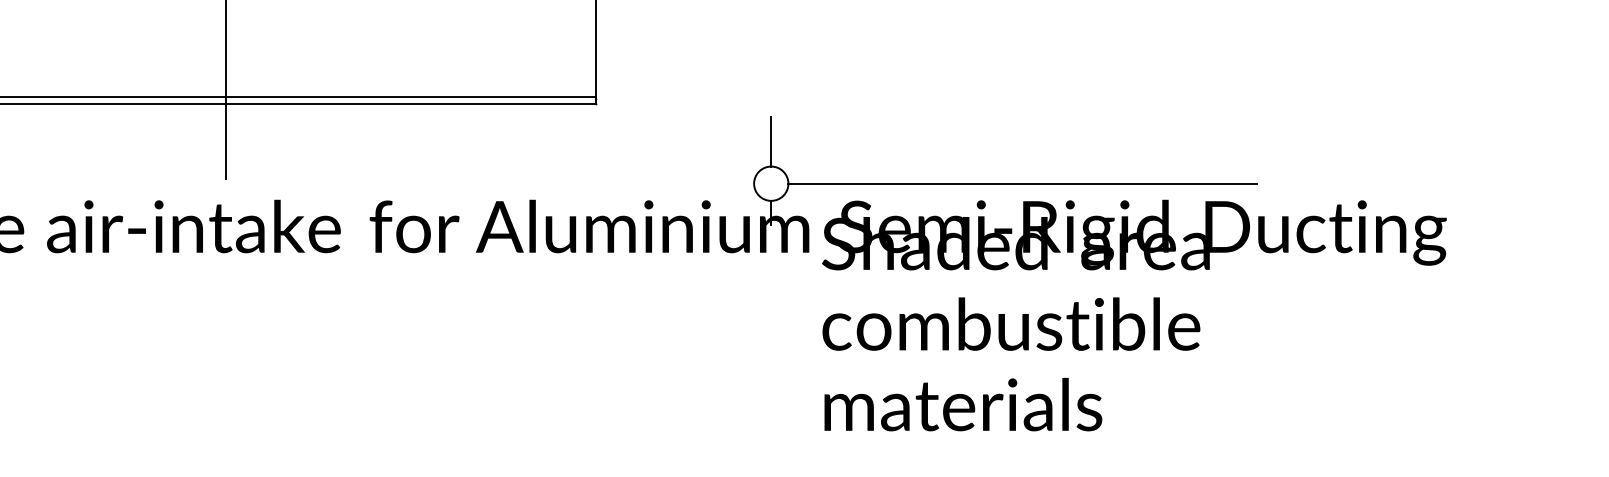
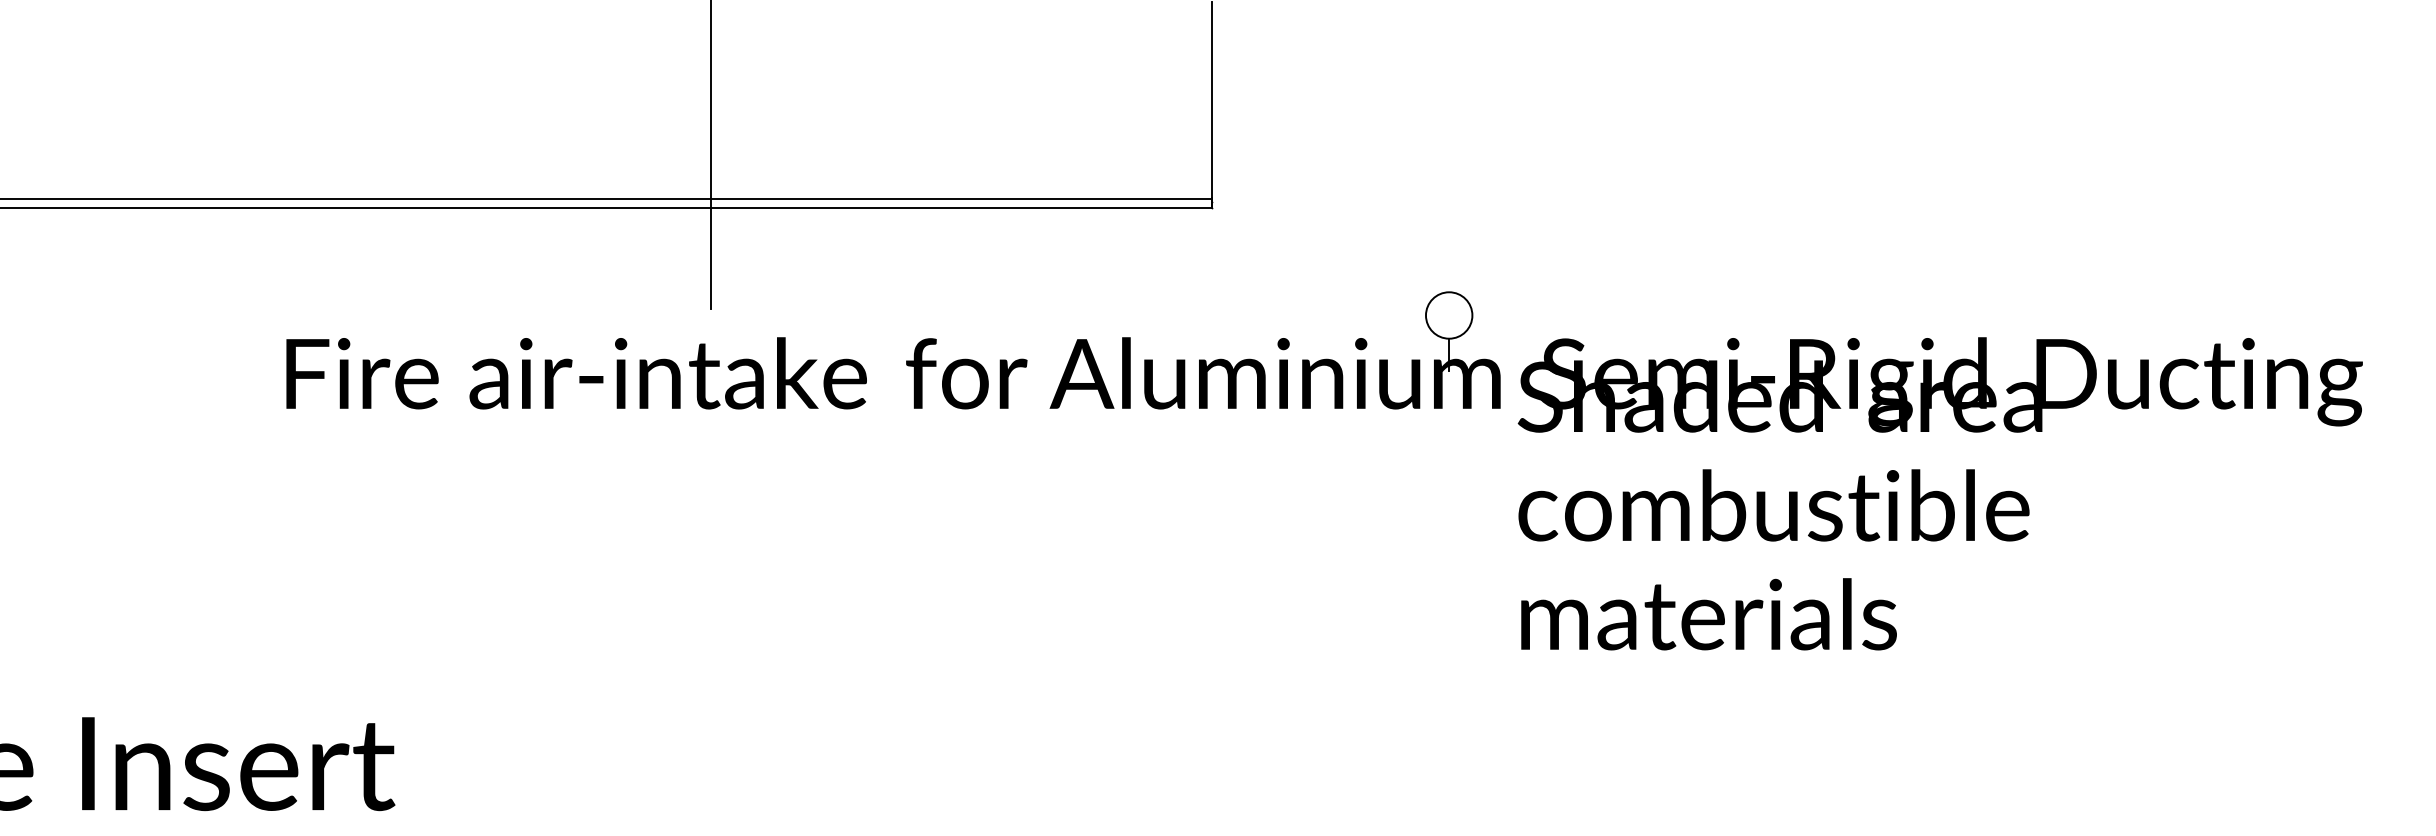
line: (771, 141) -> (1449, 258), removed
line: (1022, 183) -> (1788, 315), removed

